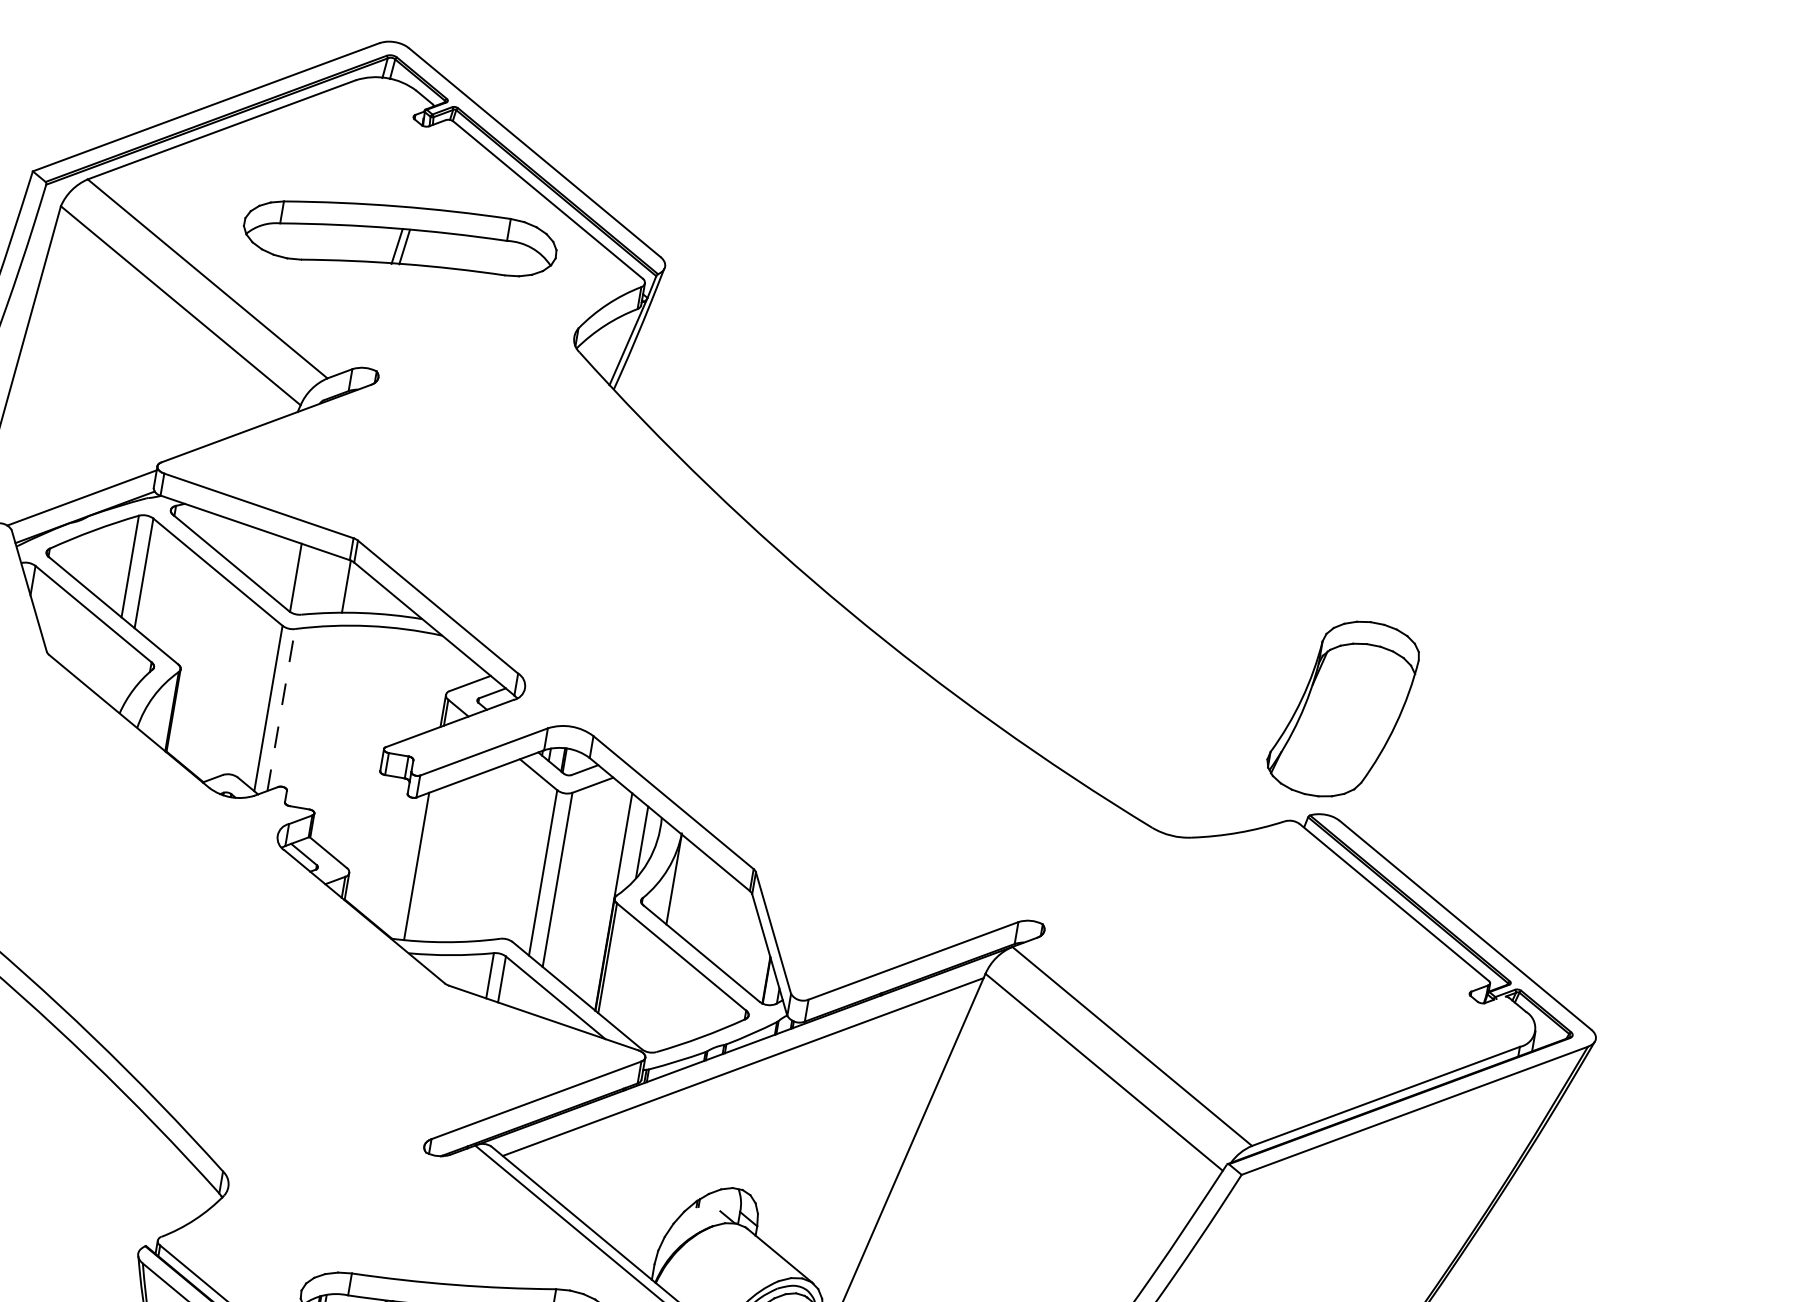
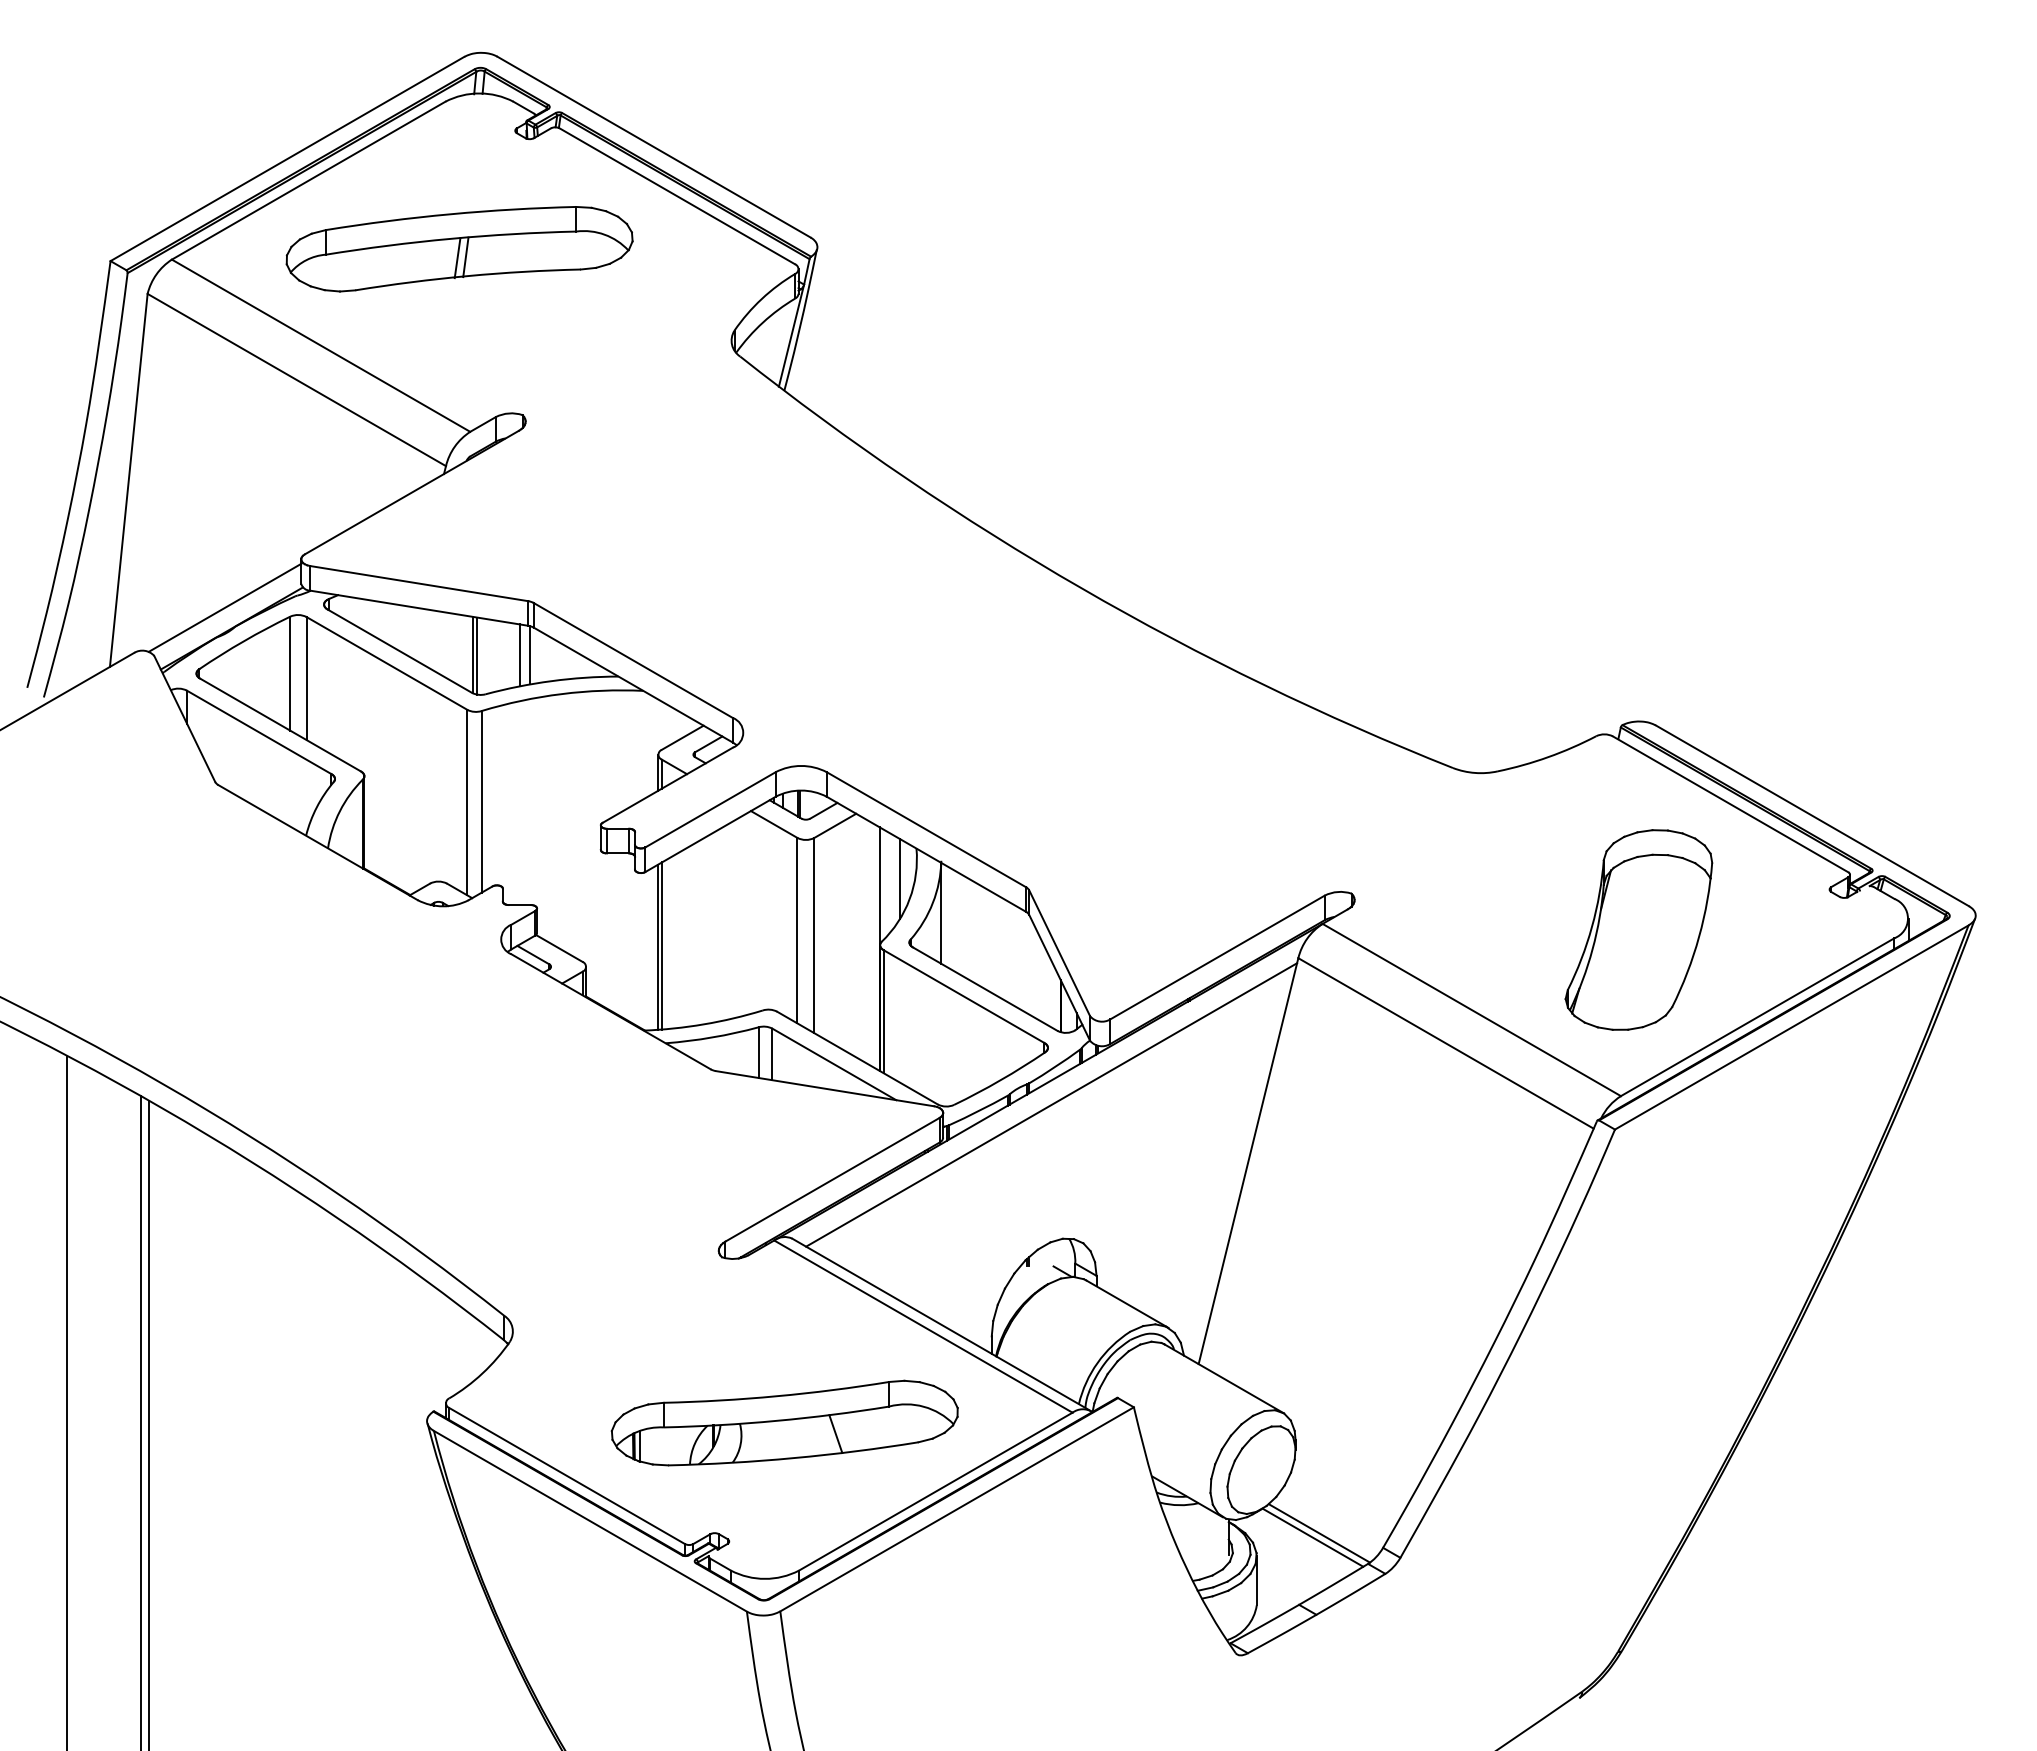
part: (400, 239) -> (459, 249), moved
line: (298, 578) -> (476, 655), added
line: (337, 585) -> (519, 655), added
part: (1342, 708) -> (1638, 929), moved
line: (281, 709) -> (481, 801), dashed -> solid
line: (419, 865) -> (661, 945), added

